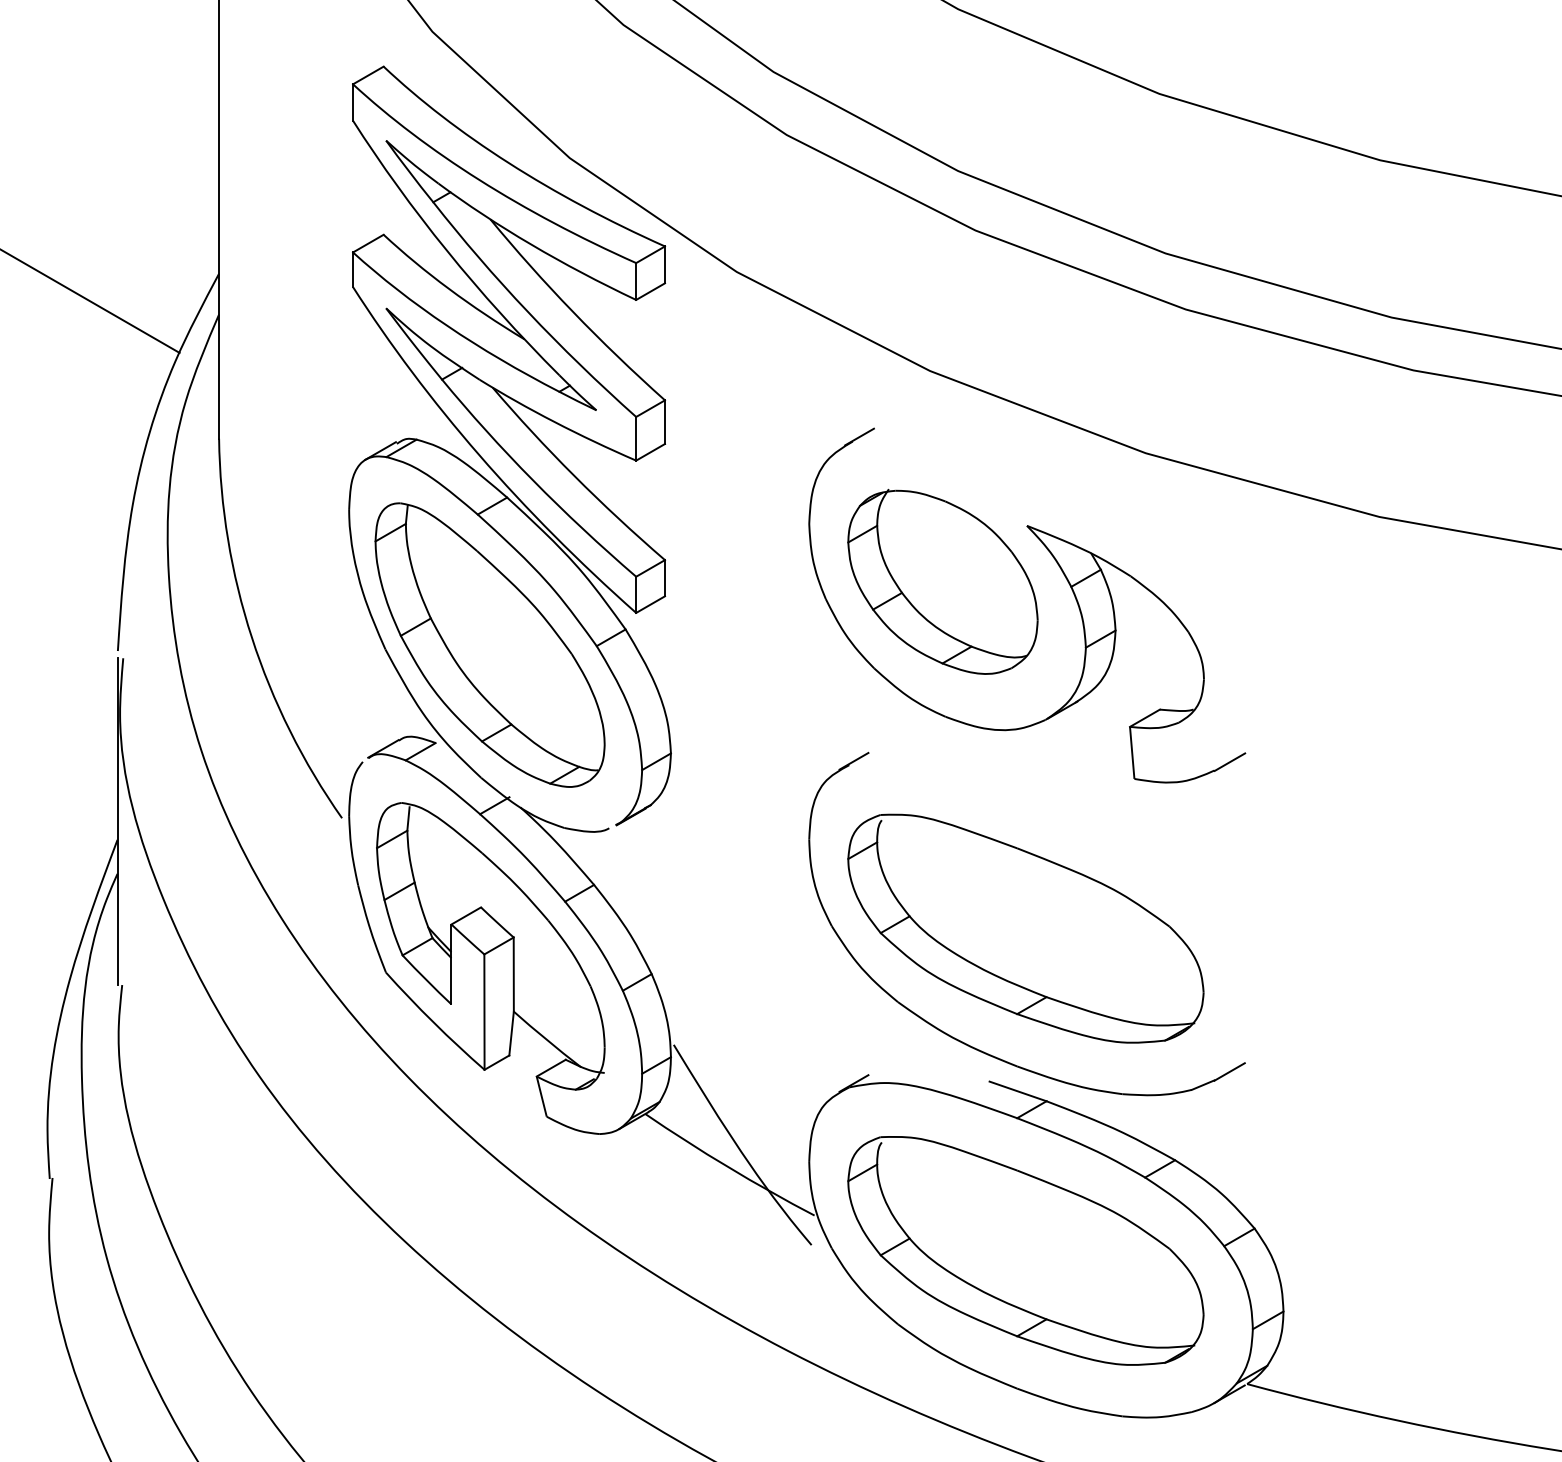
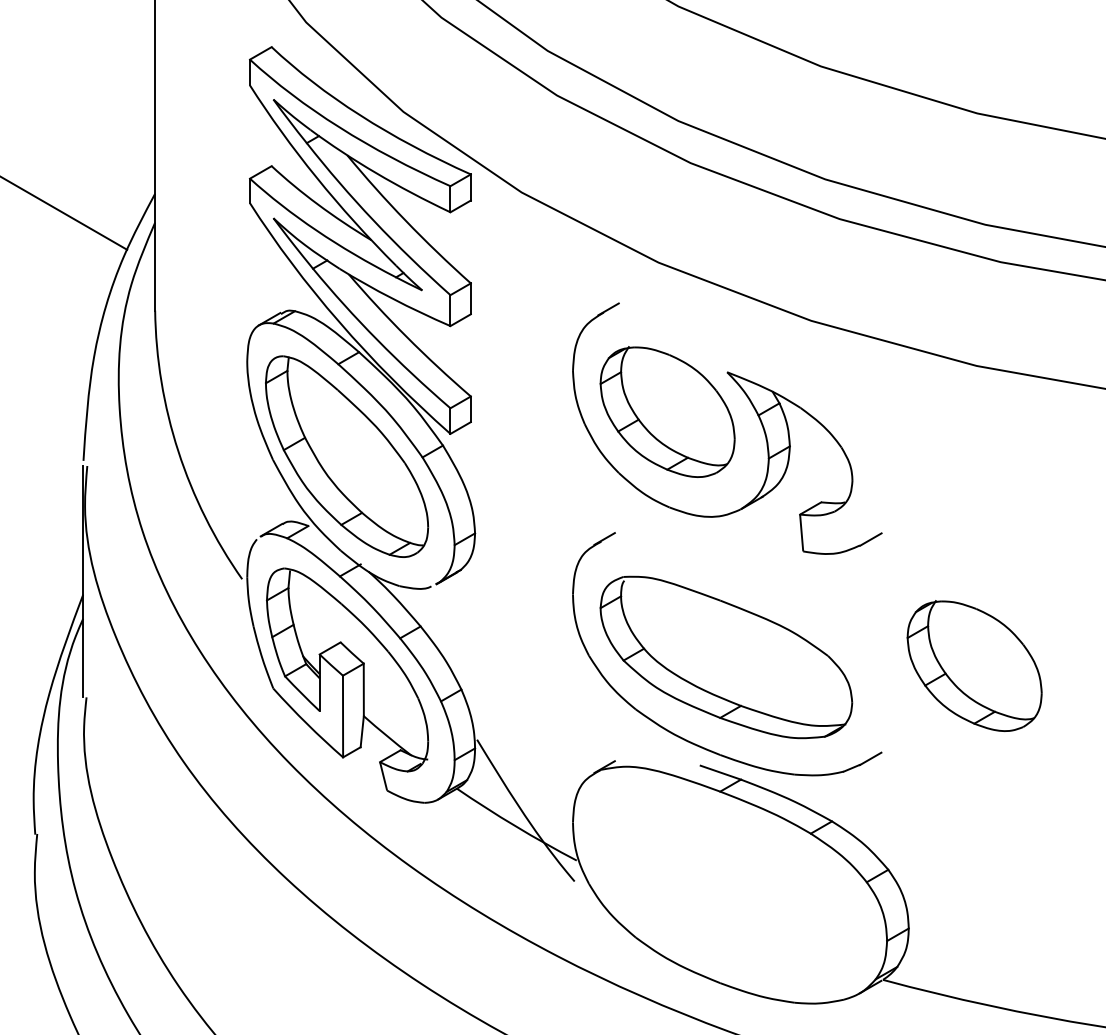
part: (1376, 940) -> (974, 665), added
part: (1026, 1250) -> (726, 885), removed

